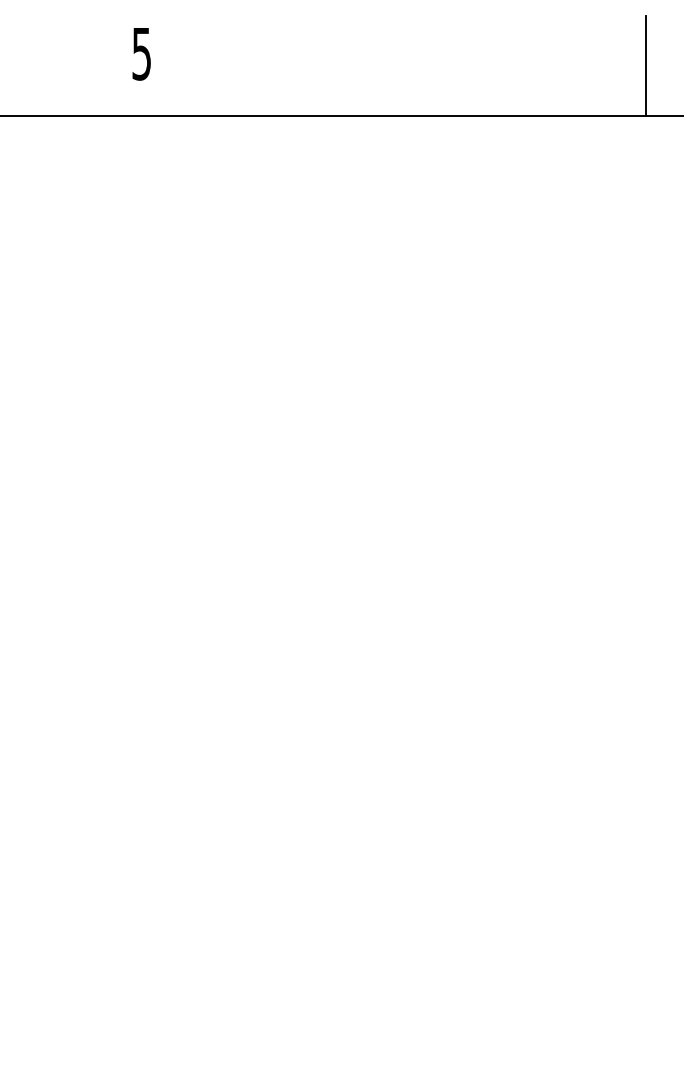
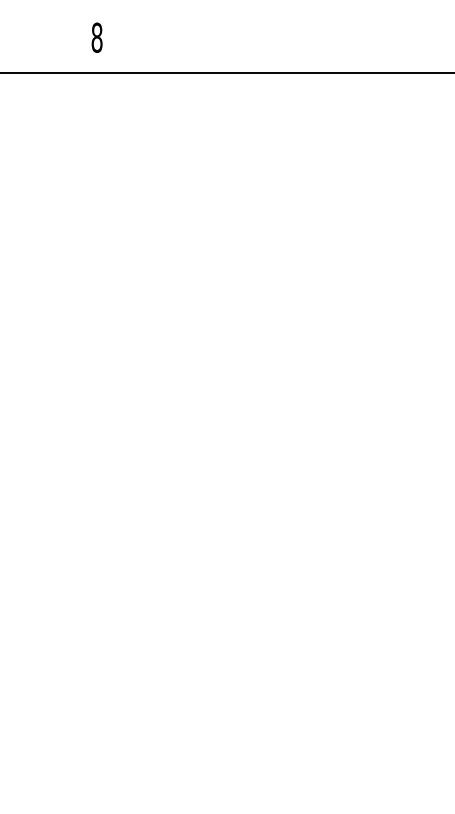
text: (140, 53) -> (96, 37), 5 -> 8
line: (646, 65) -> (383, 44), removed

